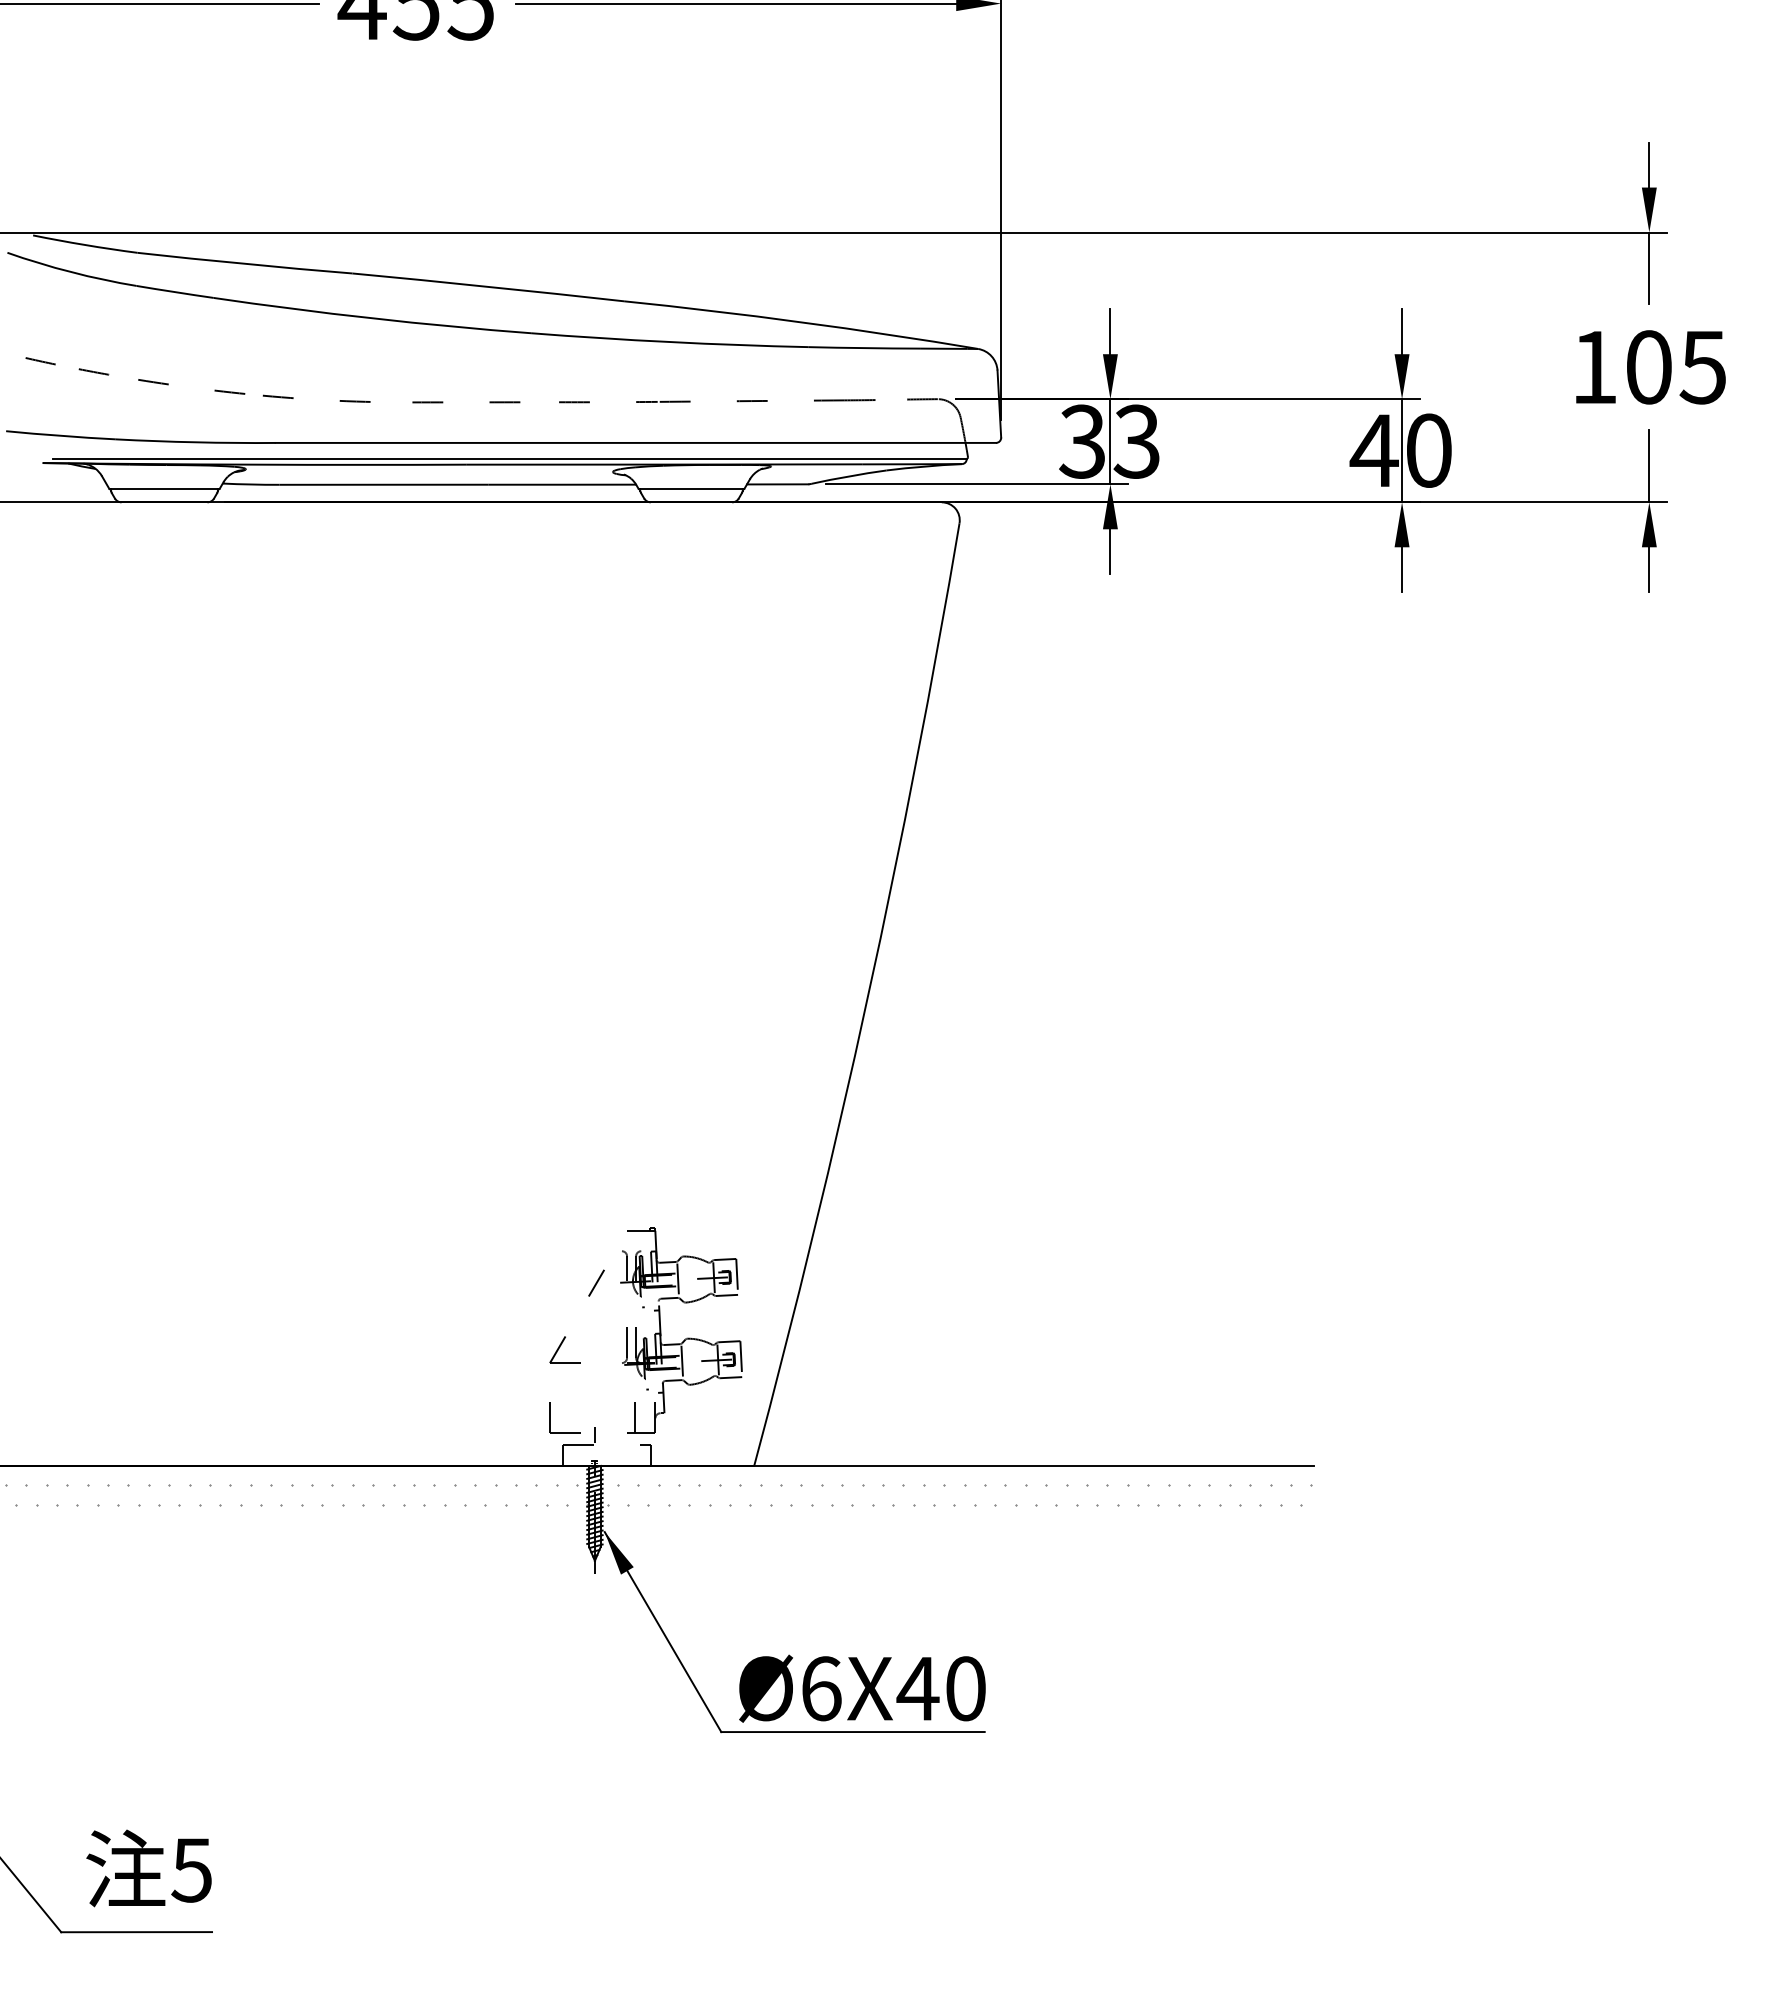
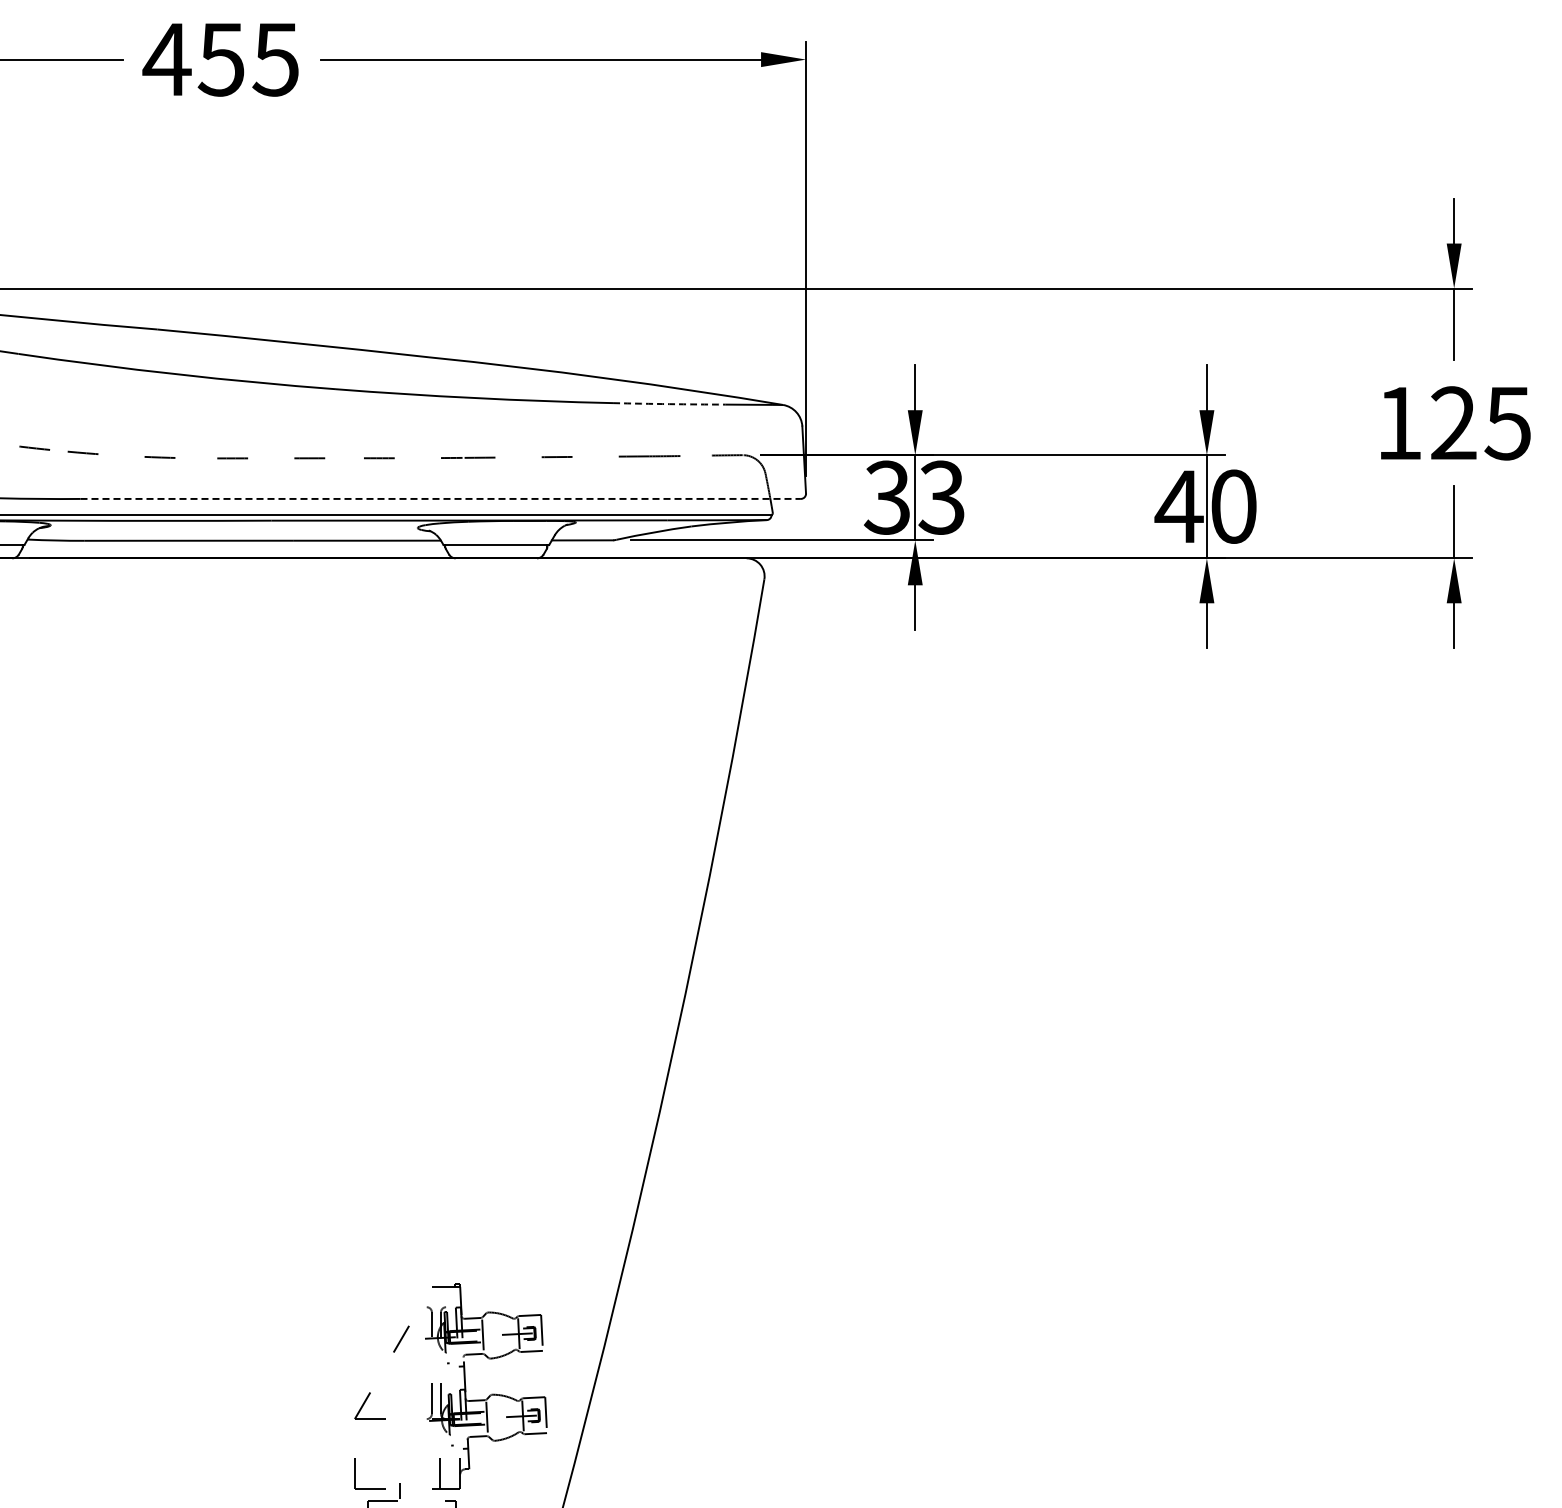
arc: (864, 348) -> (669, 404), solid -> dashed
text: (1648, 367) -> (1453, 423), 105 -> 125
line: (636, 442) -> (441, 498), solid -> dashed

